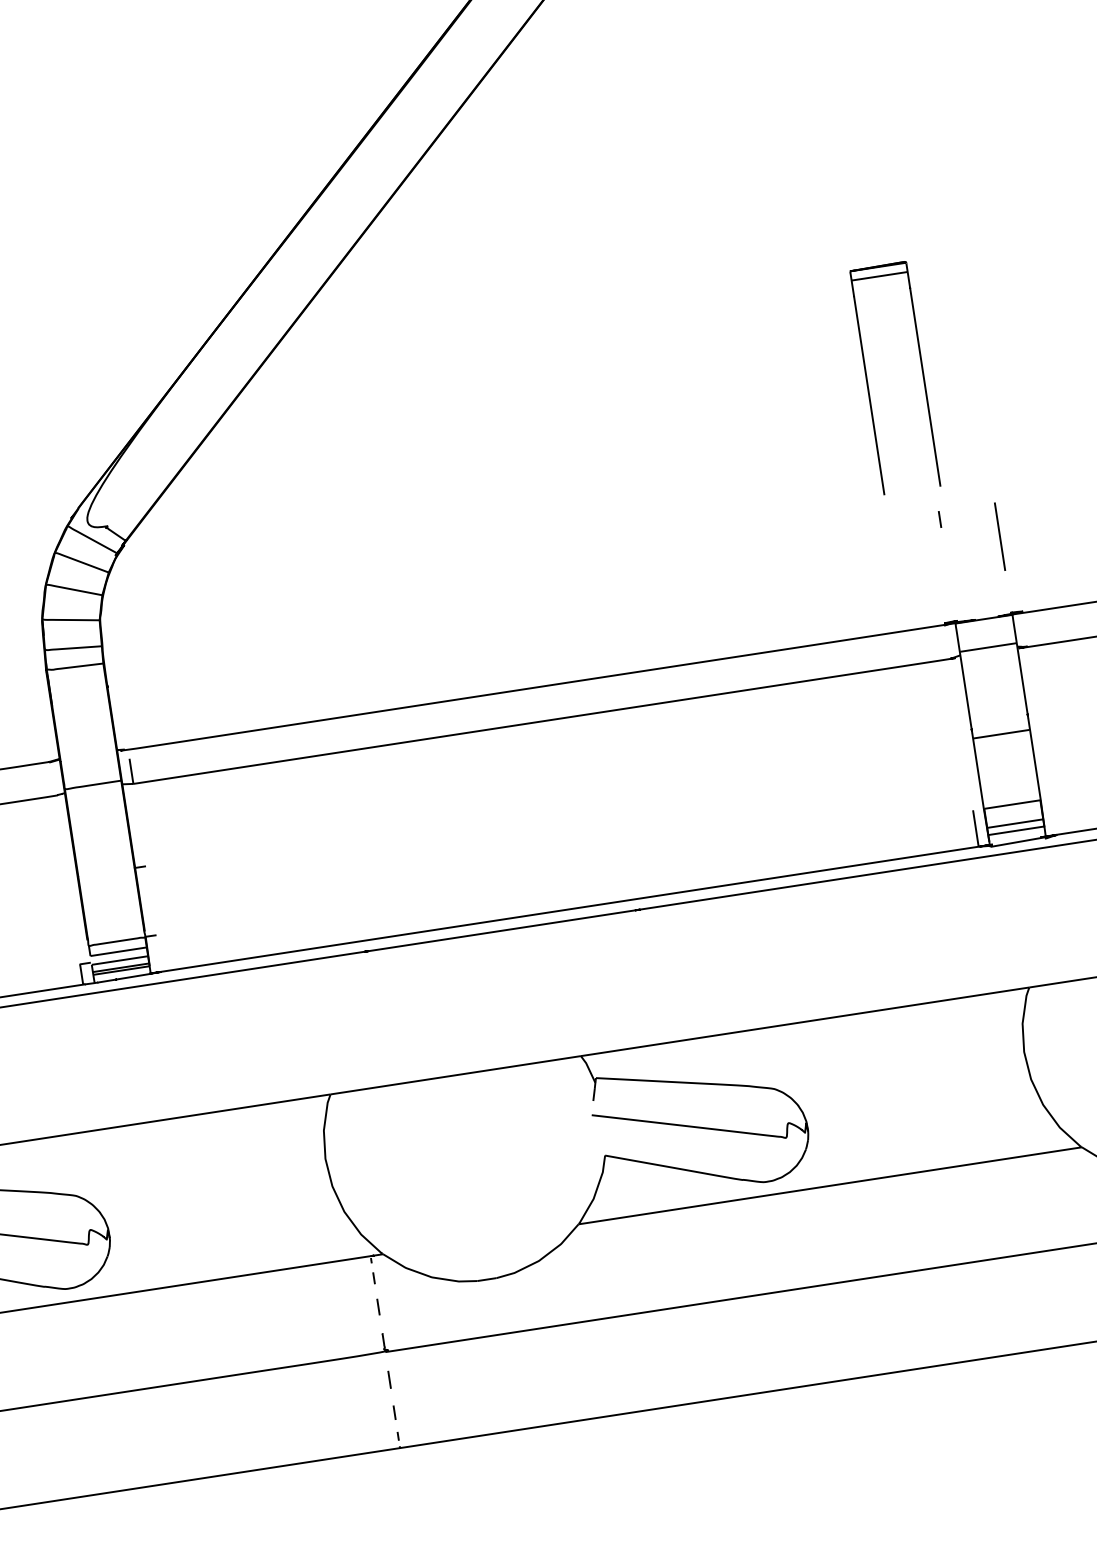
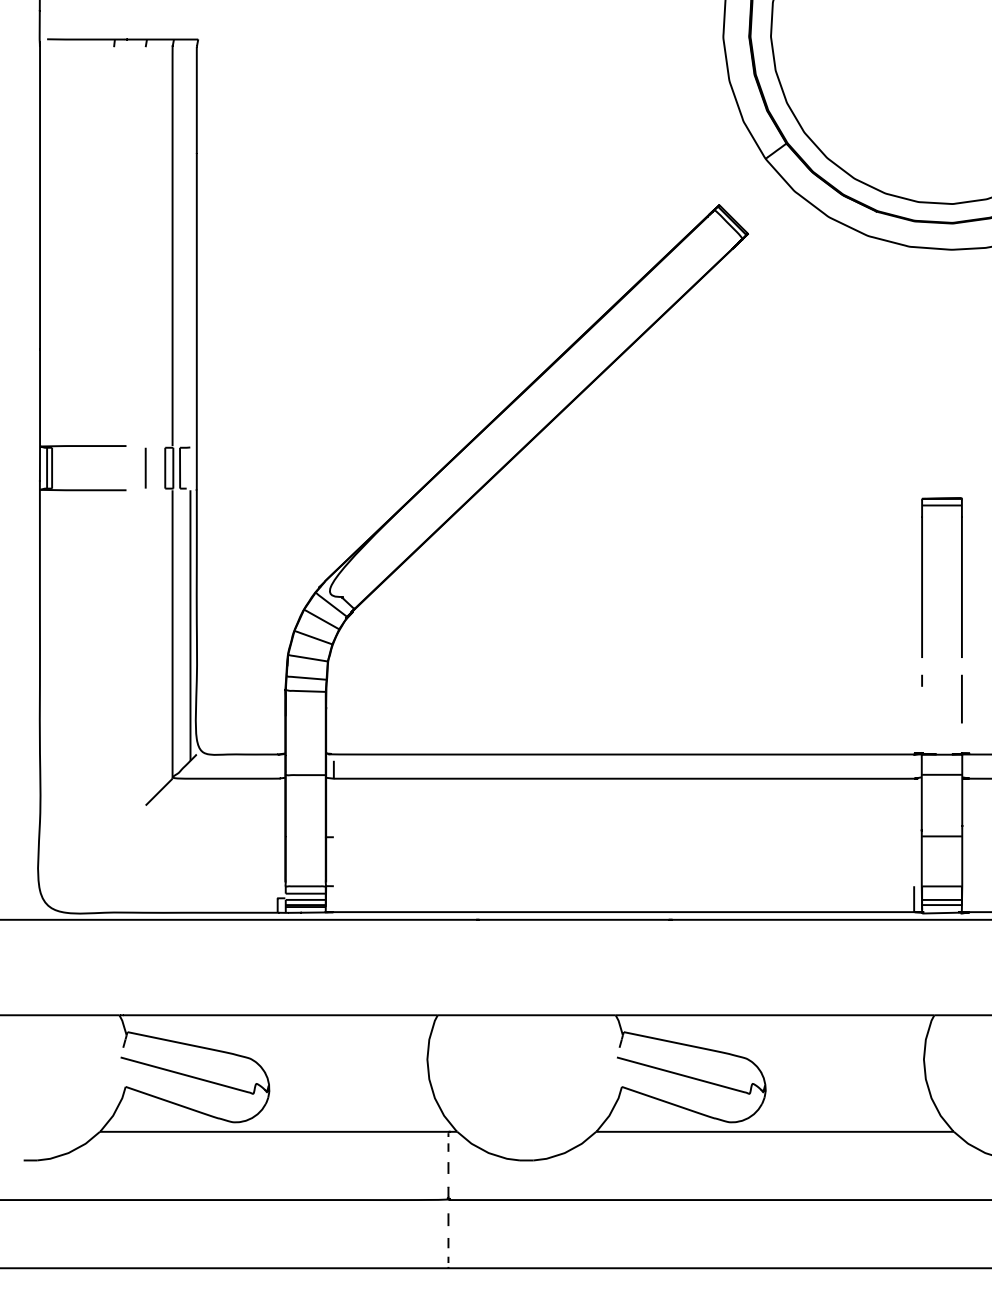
part: (867, 381) -> (922, 577), moved

